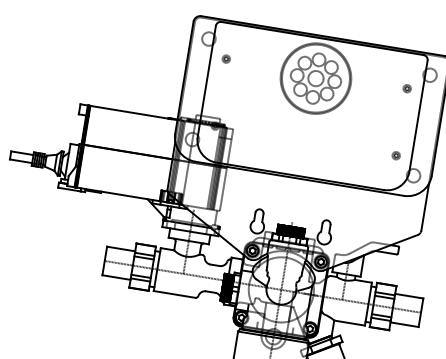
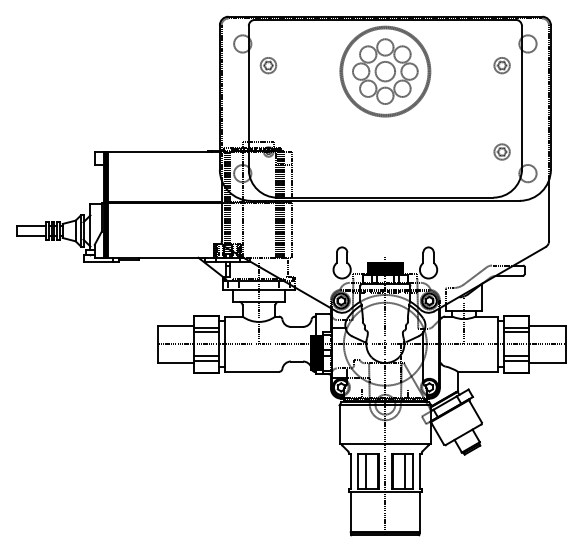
part: (226, 59) -> (268, 65), size x1.6
part: (406, 88) -> (501, 65), size x1.6
part: (395, 155) -> (501, 151), size x1.6

